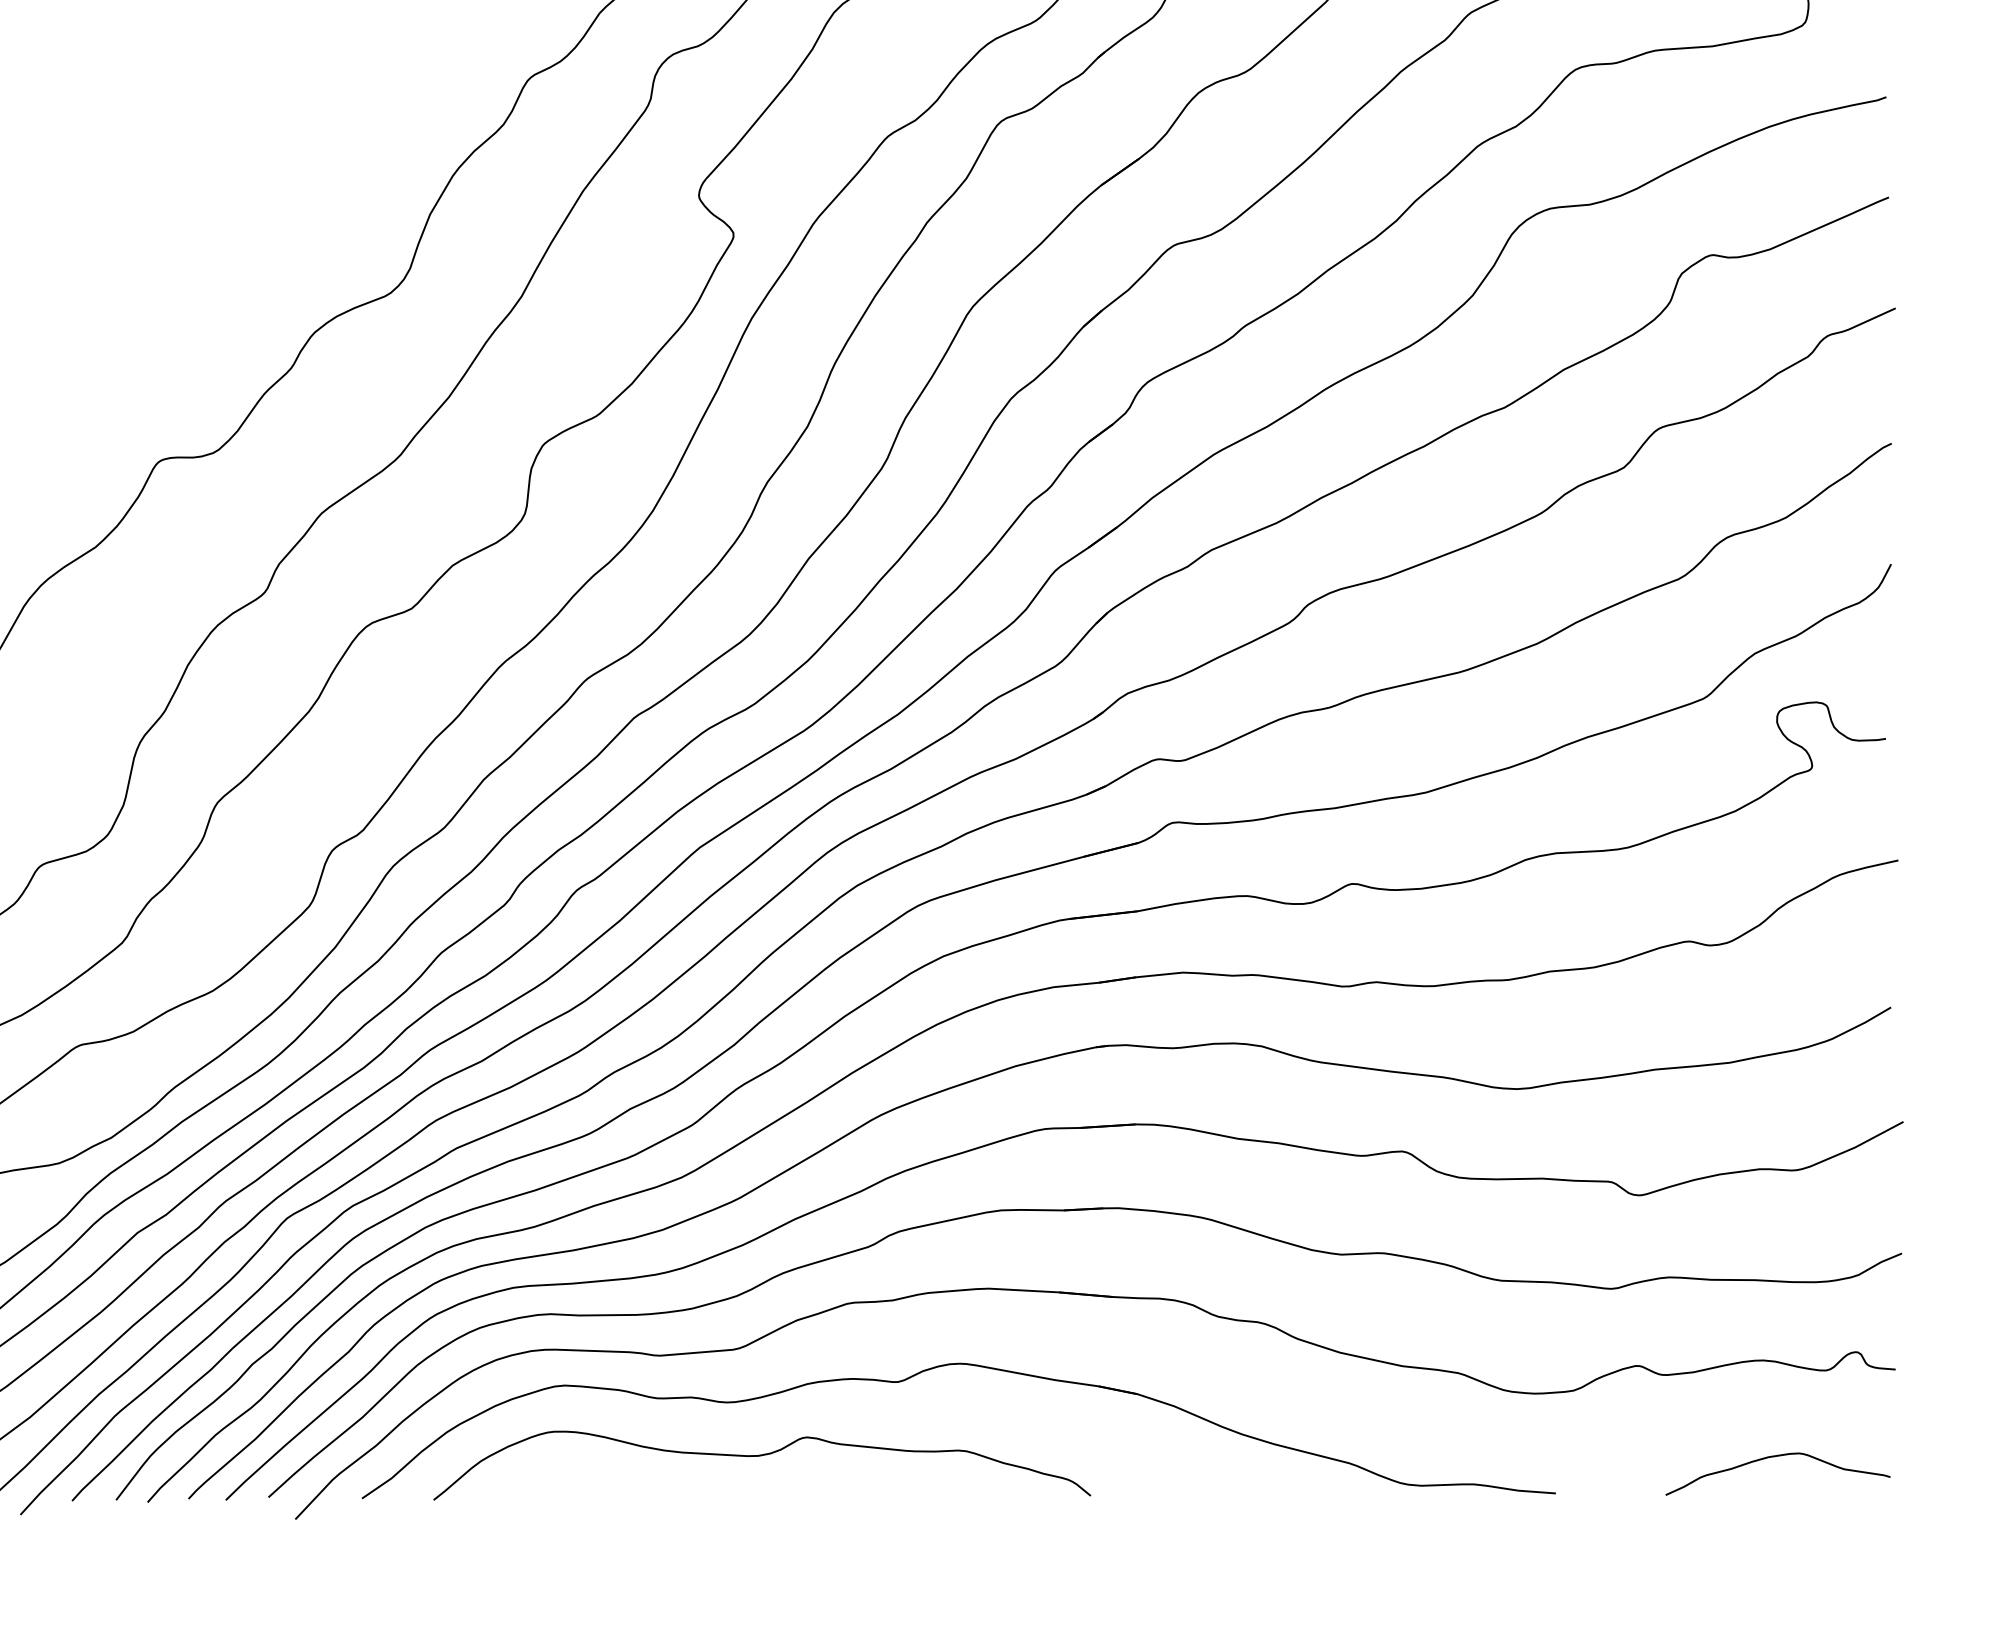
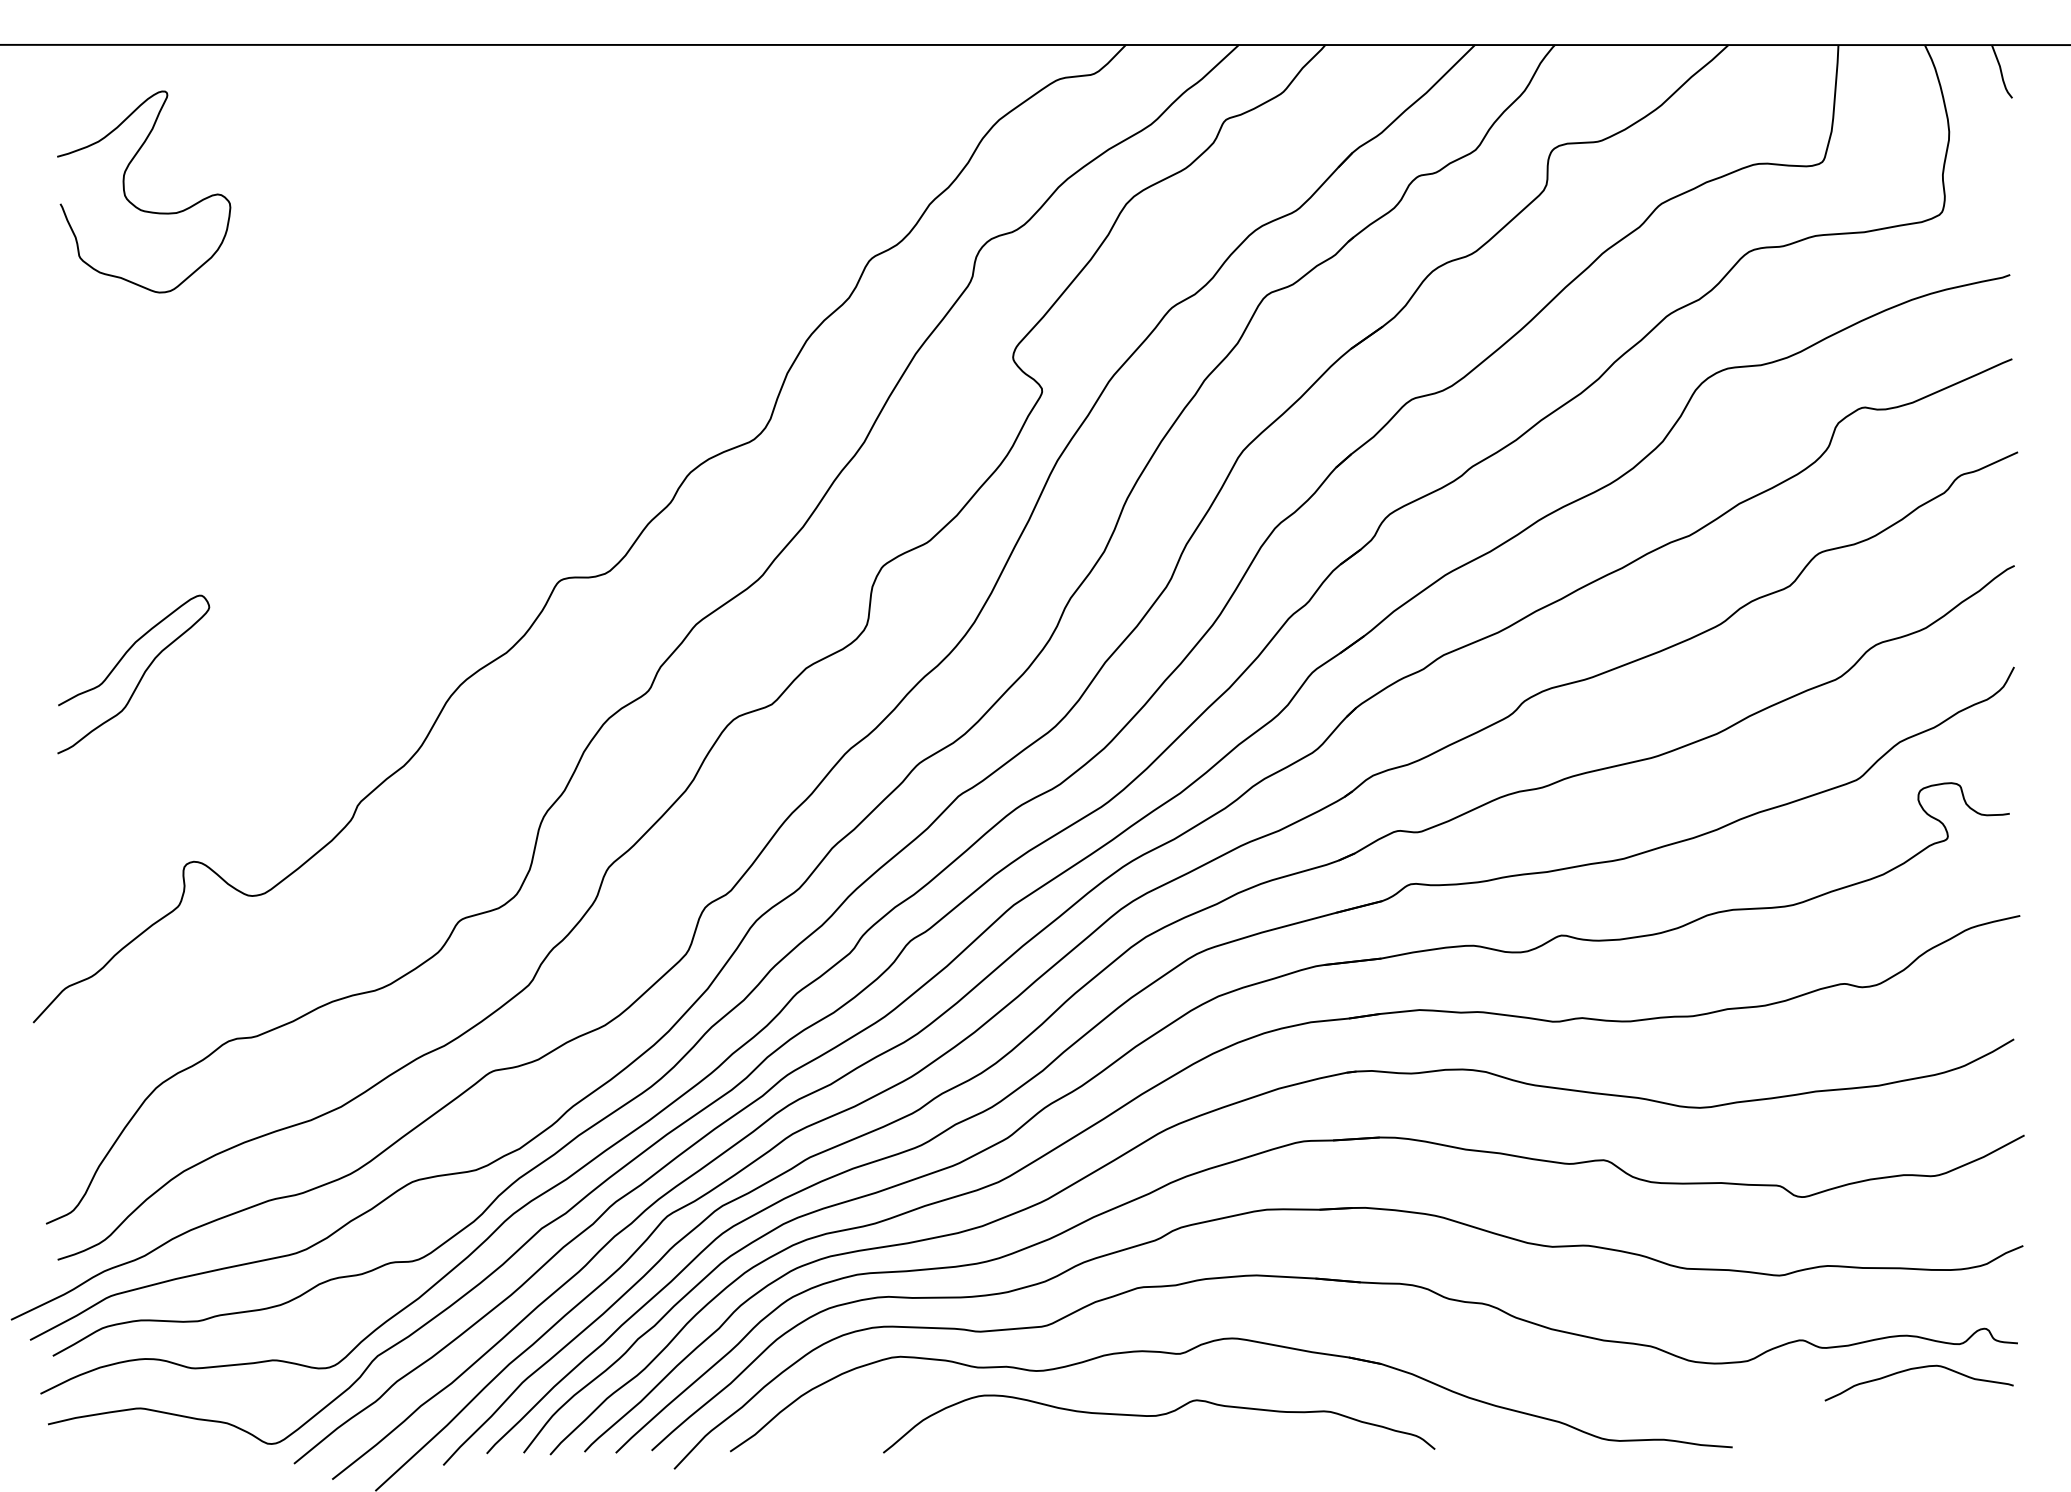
curve: (762, 1456) -> (1159, 1416), moved
curve: (1773, 1457) -> (1915, 1369), moved

